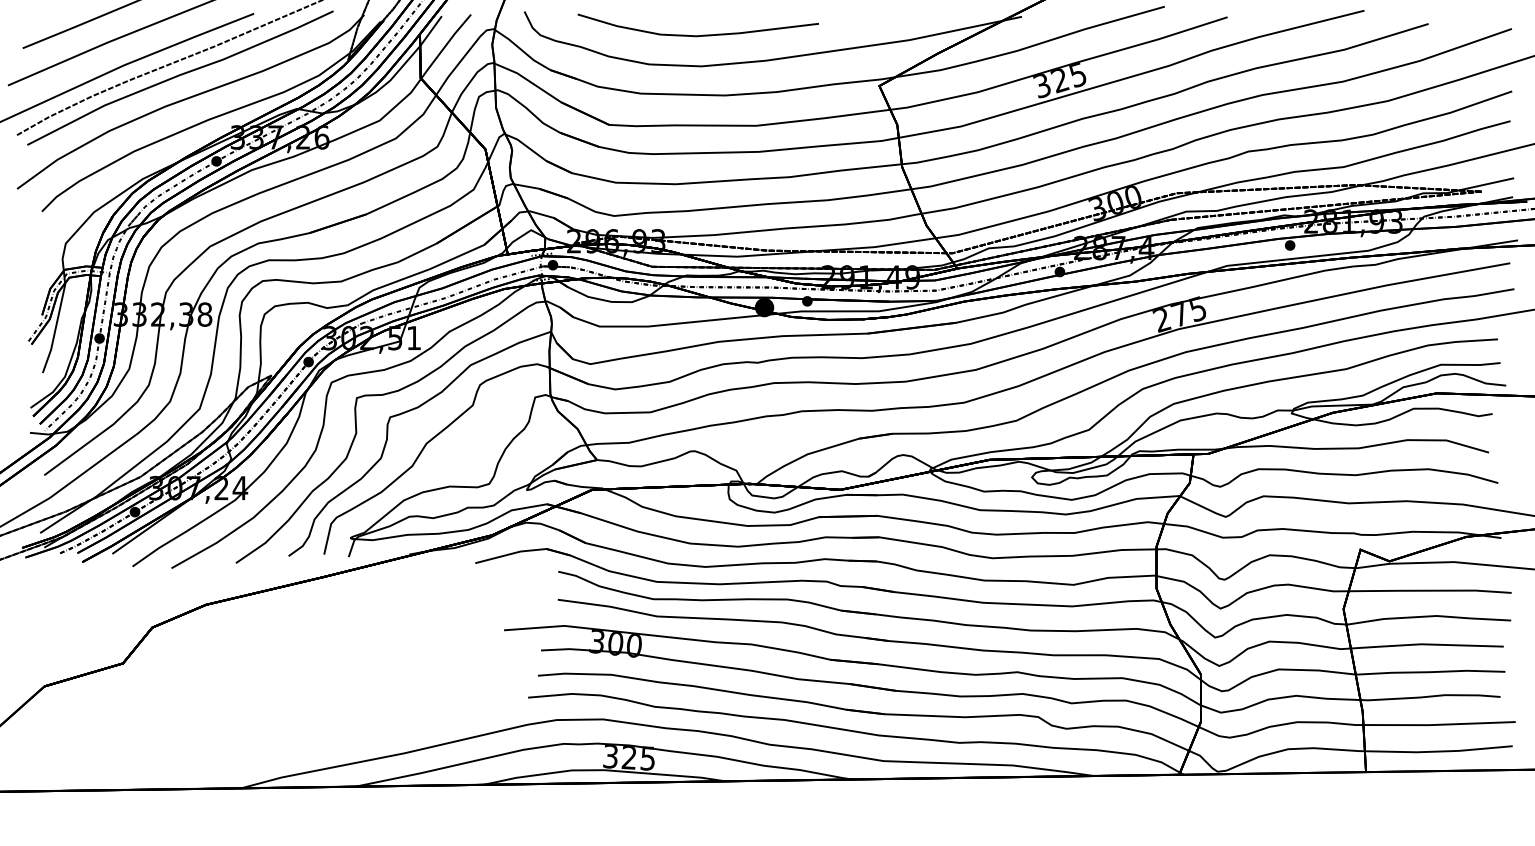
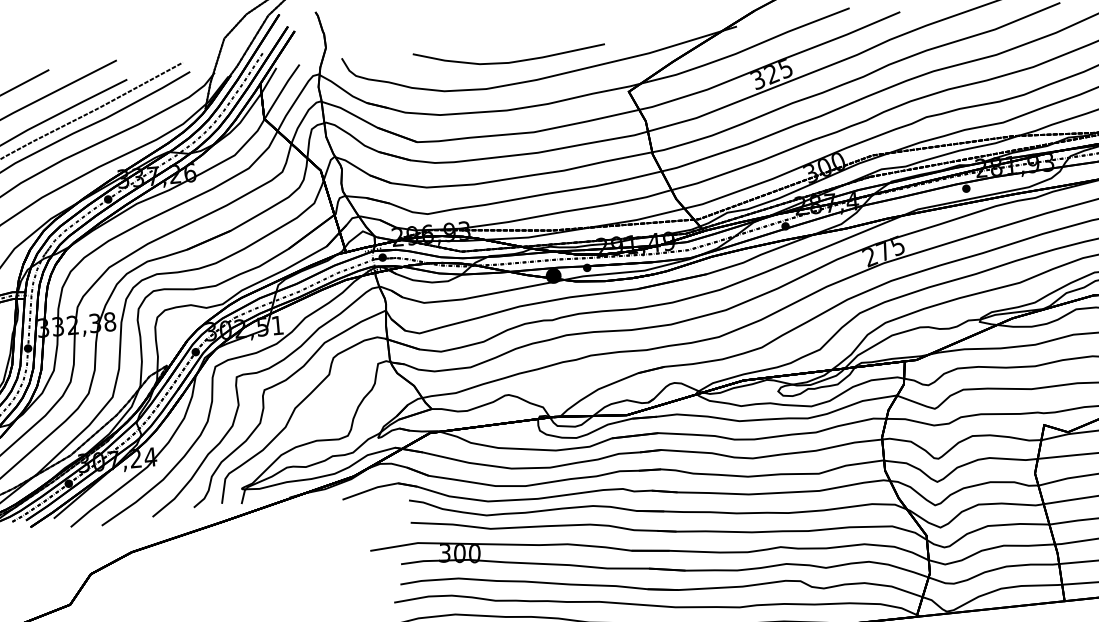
curve: (697, 35) -> (509, 62), moved

